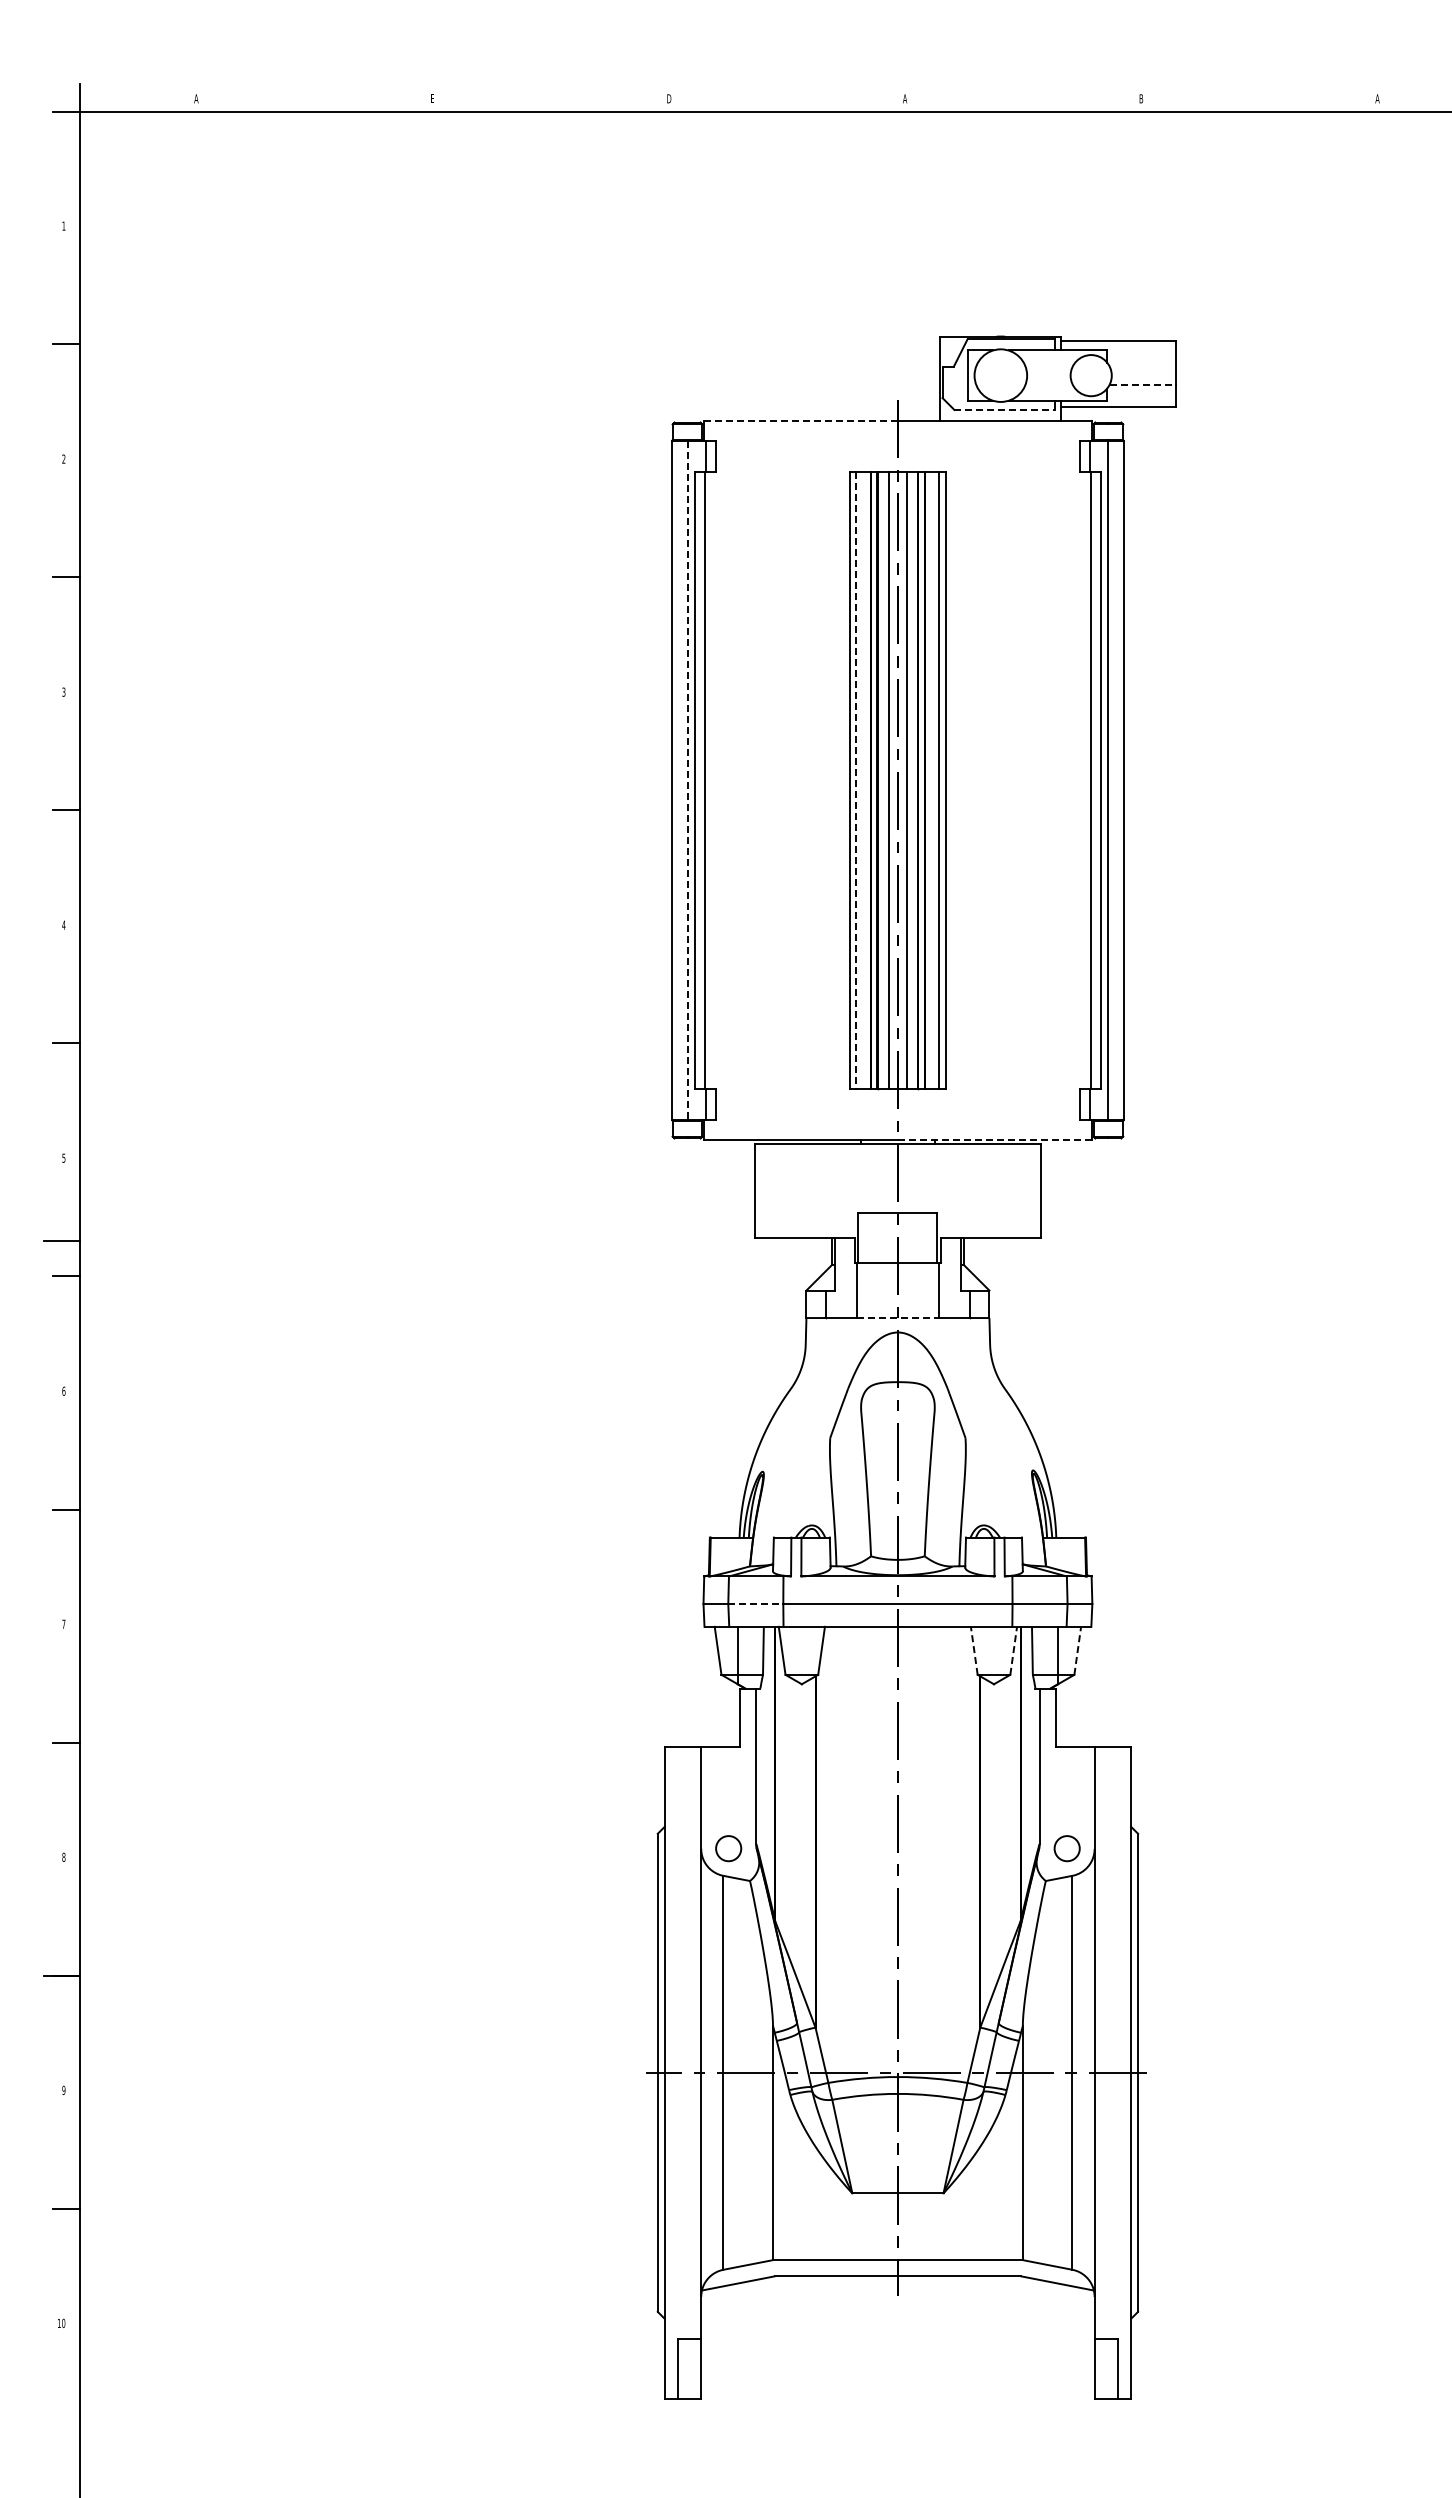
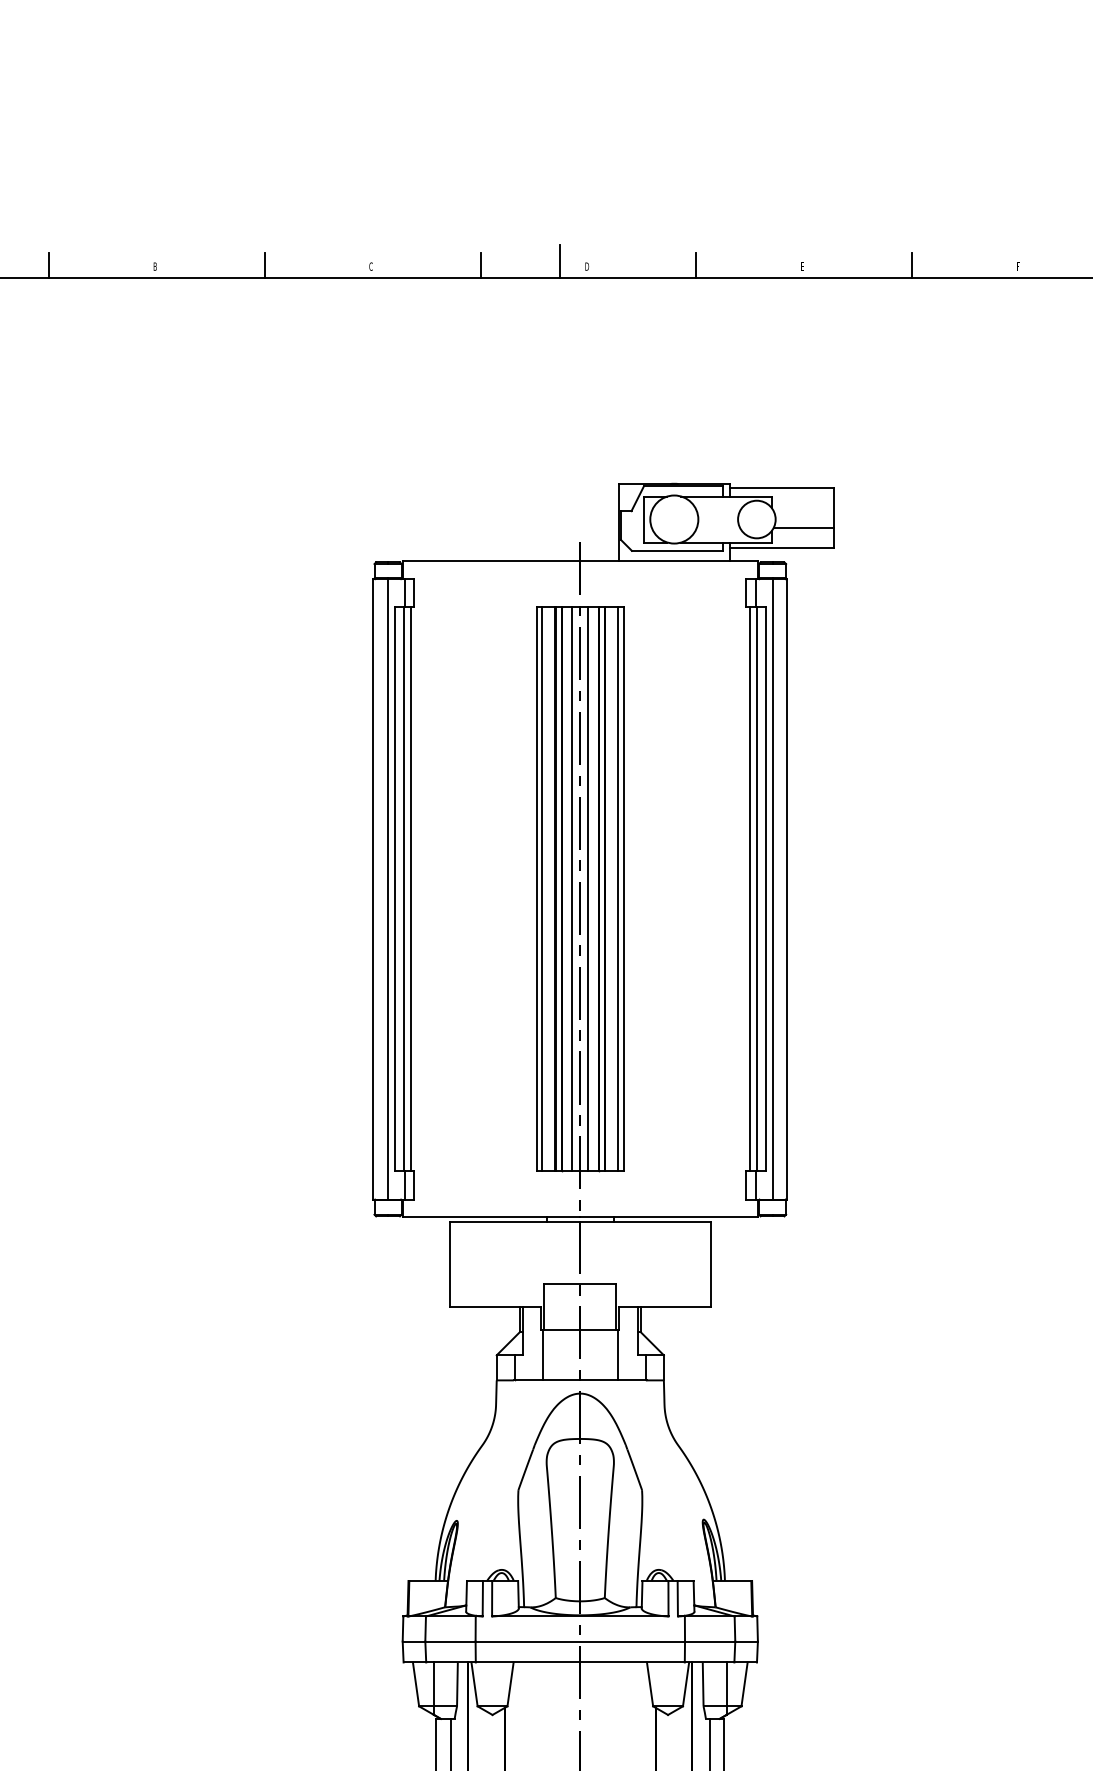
line: (876, 92) -> (560, 260), added
line: (316, 97) -> (49, 265), added
line: (552, 97) -> (264, 265), added
line: (788, 97) -> (480, 265), added
line: (1025, 97) -> (696, 265), added
line: (1261, 97) -> (912, 265), added
text: (432, 98) -> (155, 266), E -> B
text: (669, 98) -> (371, 266), D -> C
text: (905, 98) -> (587, 266), A -> D
text: (1141, 98) -> (802, 266), B -> E
text: (1377, 98) -> (1018, 266), A -> F
line: (1143, 384) -> (804, 527), dashed -> solid
line: (1005, 409) -> (678, 550), dashed -> solid
line: (800, 421) -> (491, 561), dashed -> solid
line: (687, 780) -> (388, 889), dashed -> solid
line: (712, 780) -> (410, 889), added
line: (856, 780) -> (542, 889), dashed -> solid
line: (1083, 780) -> (749, 889), added
line: (994, 1139) -> (668, 1217), dashed -> solid
line: (897, 1318) -> (579, 1380), dashed -> solid
line: (755, 1603) -> (450, 1641), dashed -> solid
line: (974, 1650) -> (650, 1684), dashed -> solid
line: (1013, 1650) -> (685, 1684), dashed -> solid
line: (1077, 1650) -> (744, 1684), dashed -> solid

